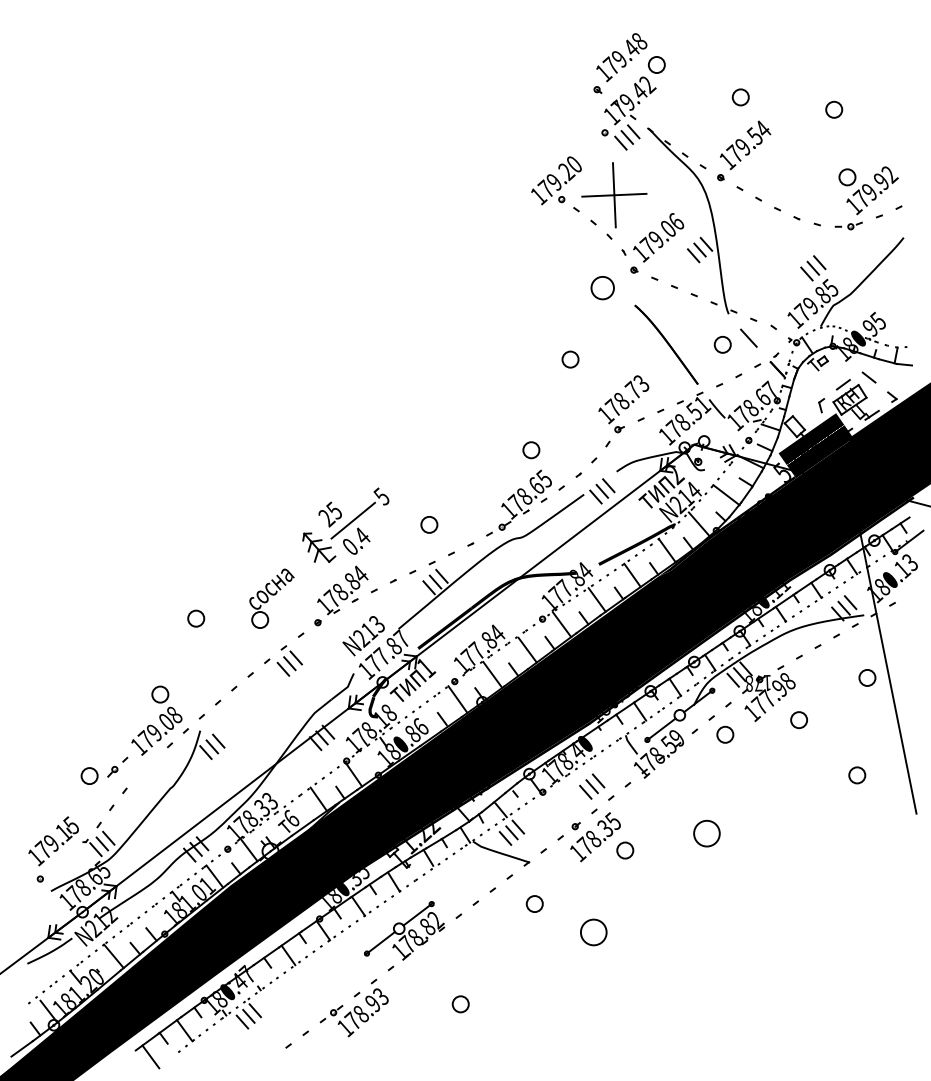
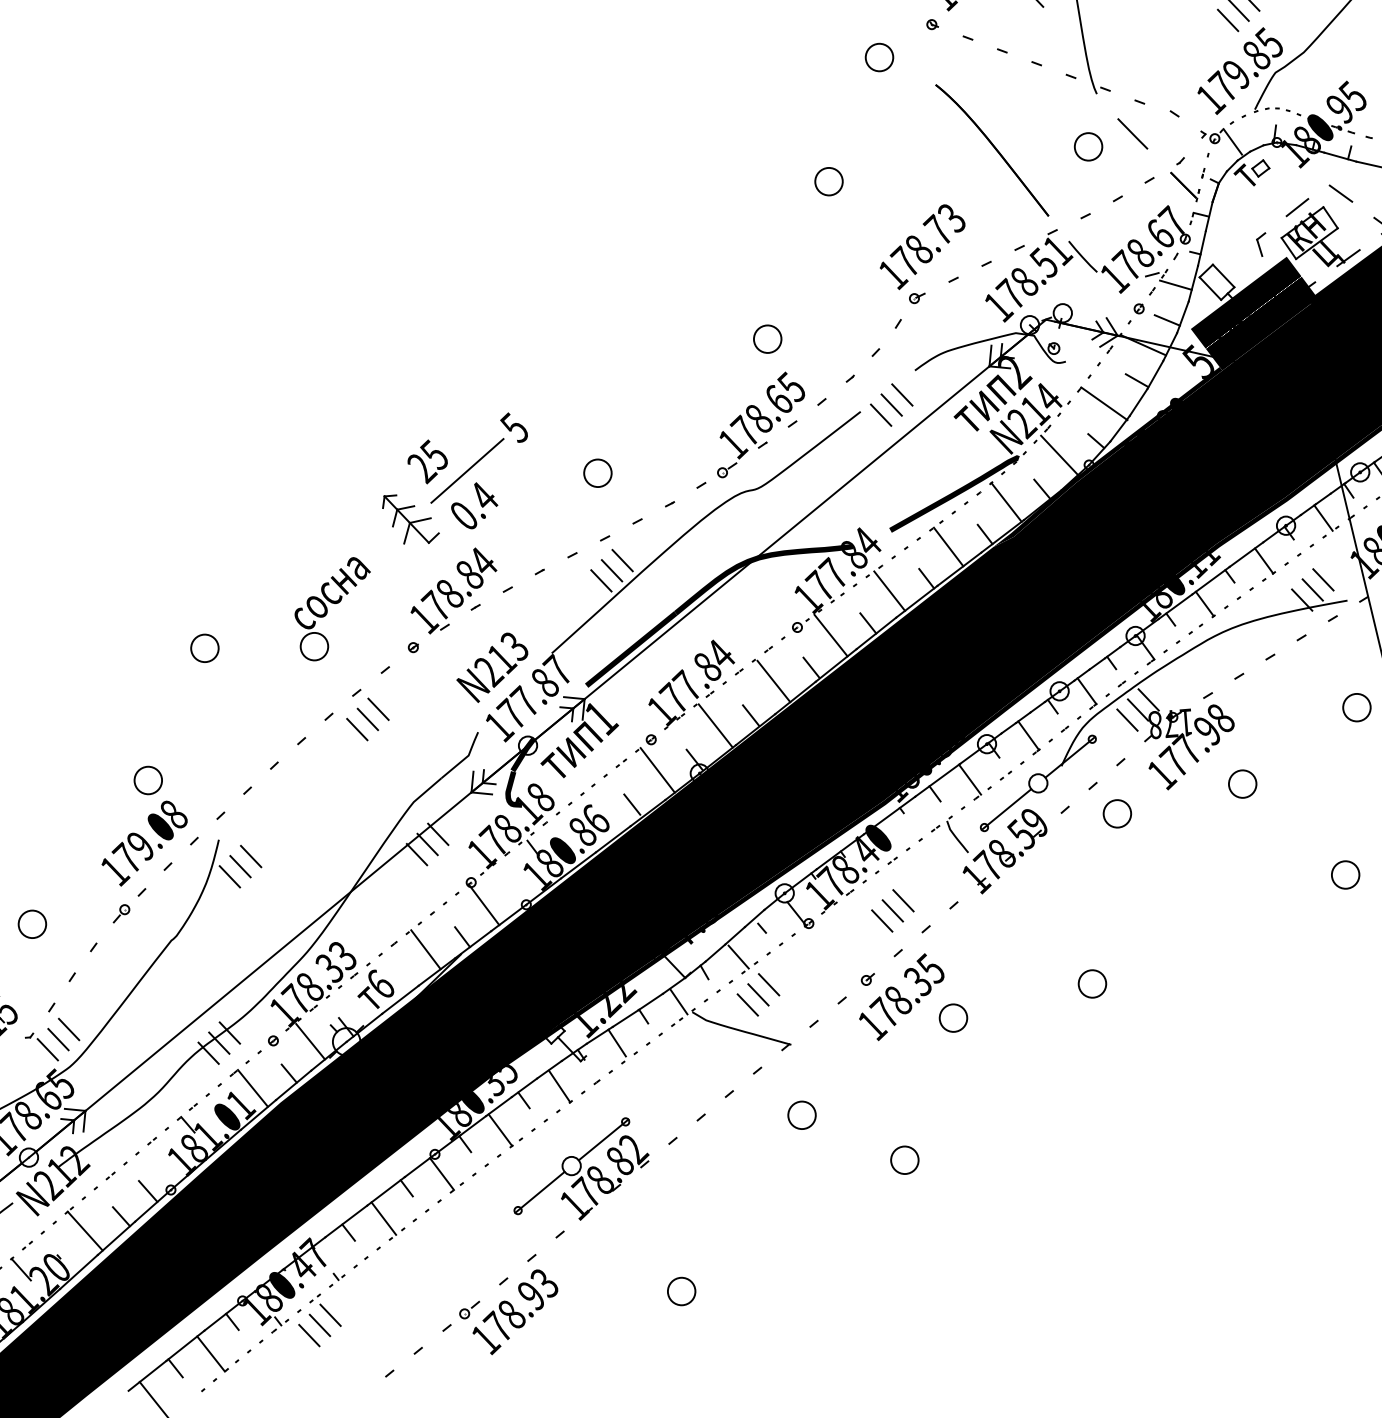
part: (602, 288) -> (879, 58), size x0.71
part: (117, 766) -> (129, 904), moved
part: (707, 833) -> (1093, 983), size x0.62
part: (593, 932) -> (904, 1160), size x0.62

